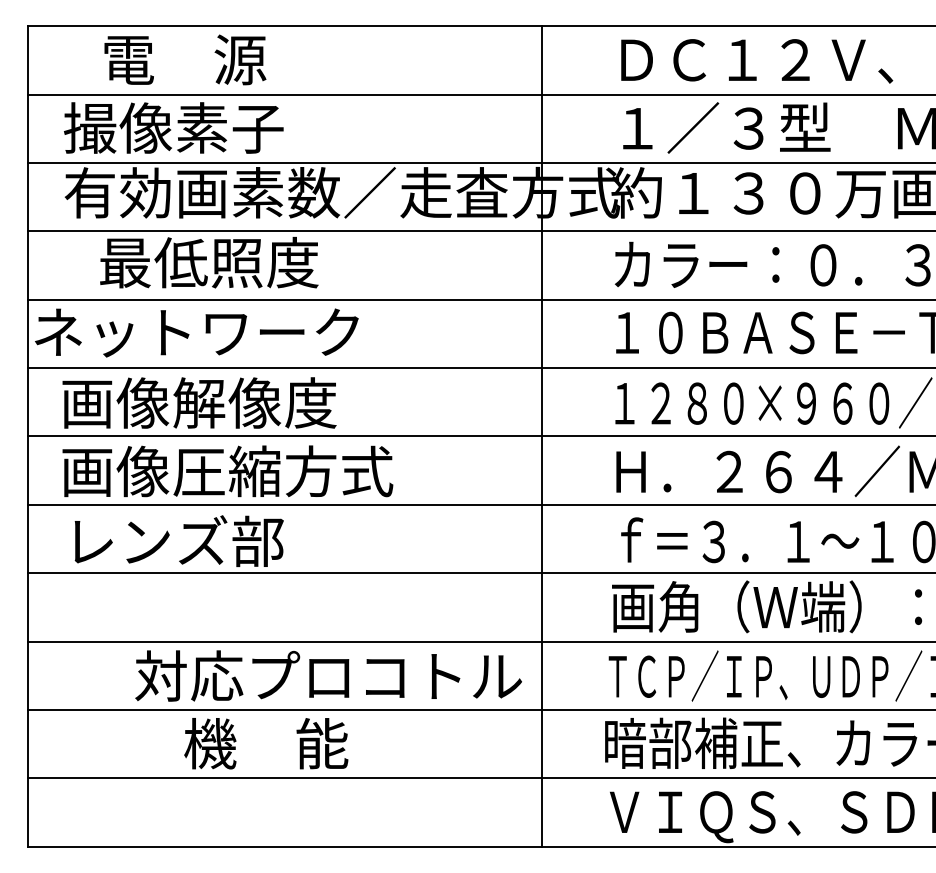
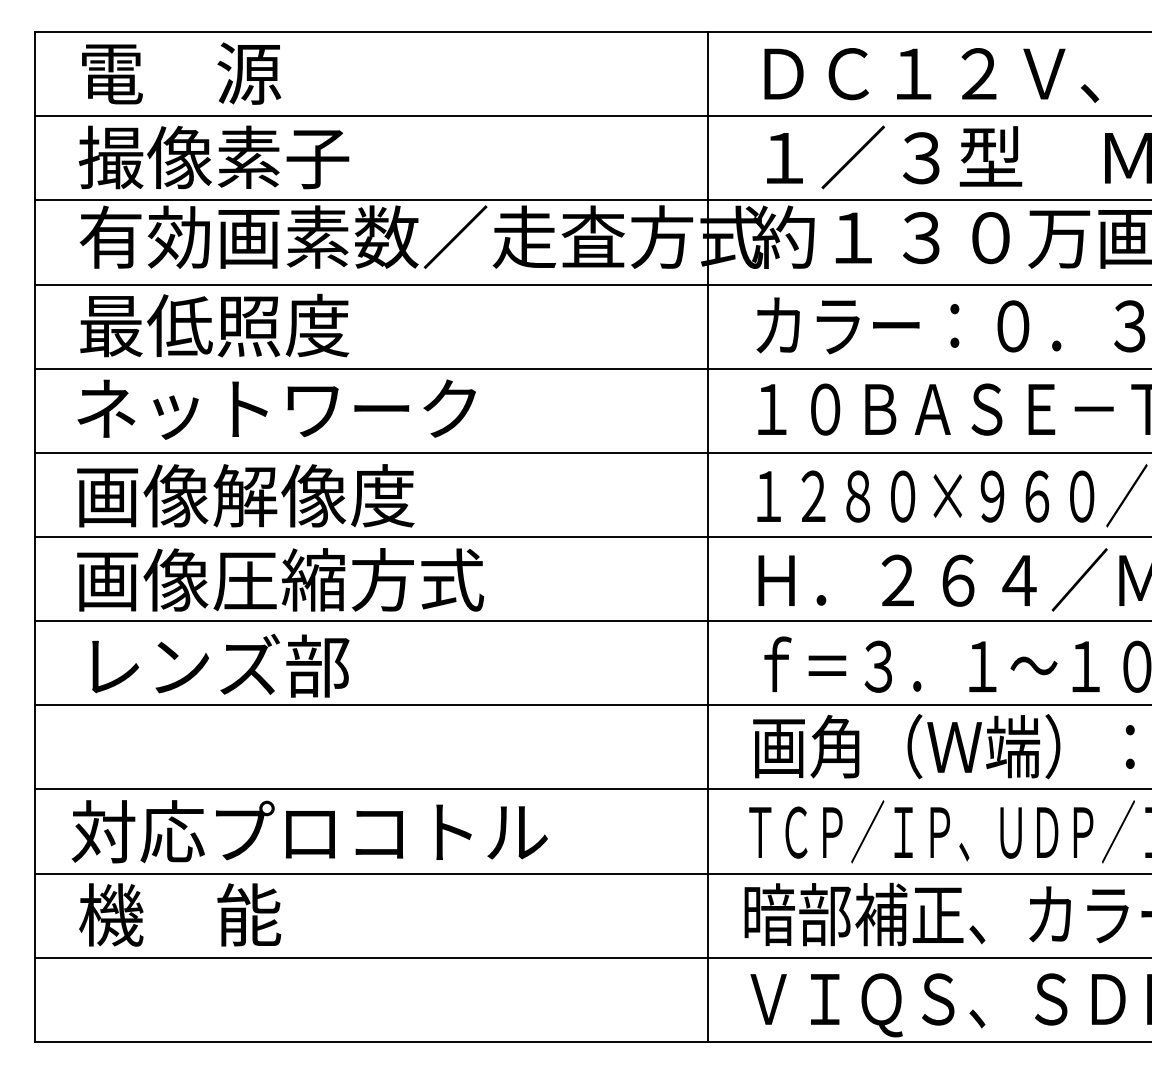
text: (185, 59) -> (181, 73), moved
text: (209, 262) -> (214, 325), moved
text: (196, 332) -> (276, 409), moved
line: (542, 436) -> (708, 537), moved
text: (328, 675) -> (309, 831), moved
text: (266, 743) -> (180, 914), moved

